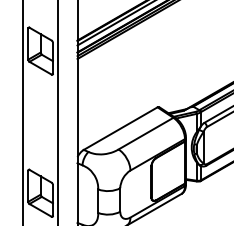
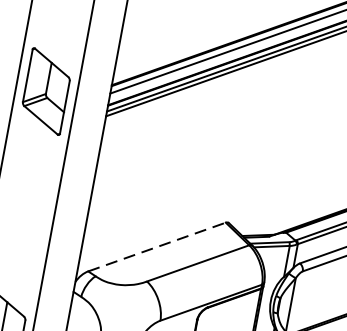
line: (120, 128) -> (156, 246), solid -> dashed

